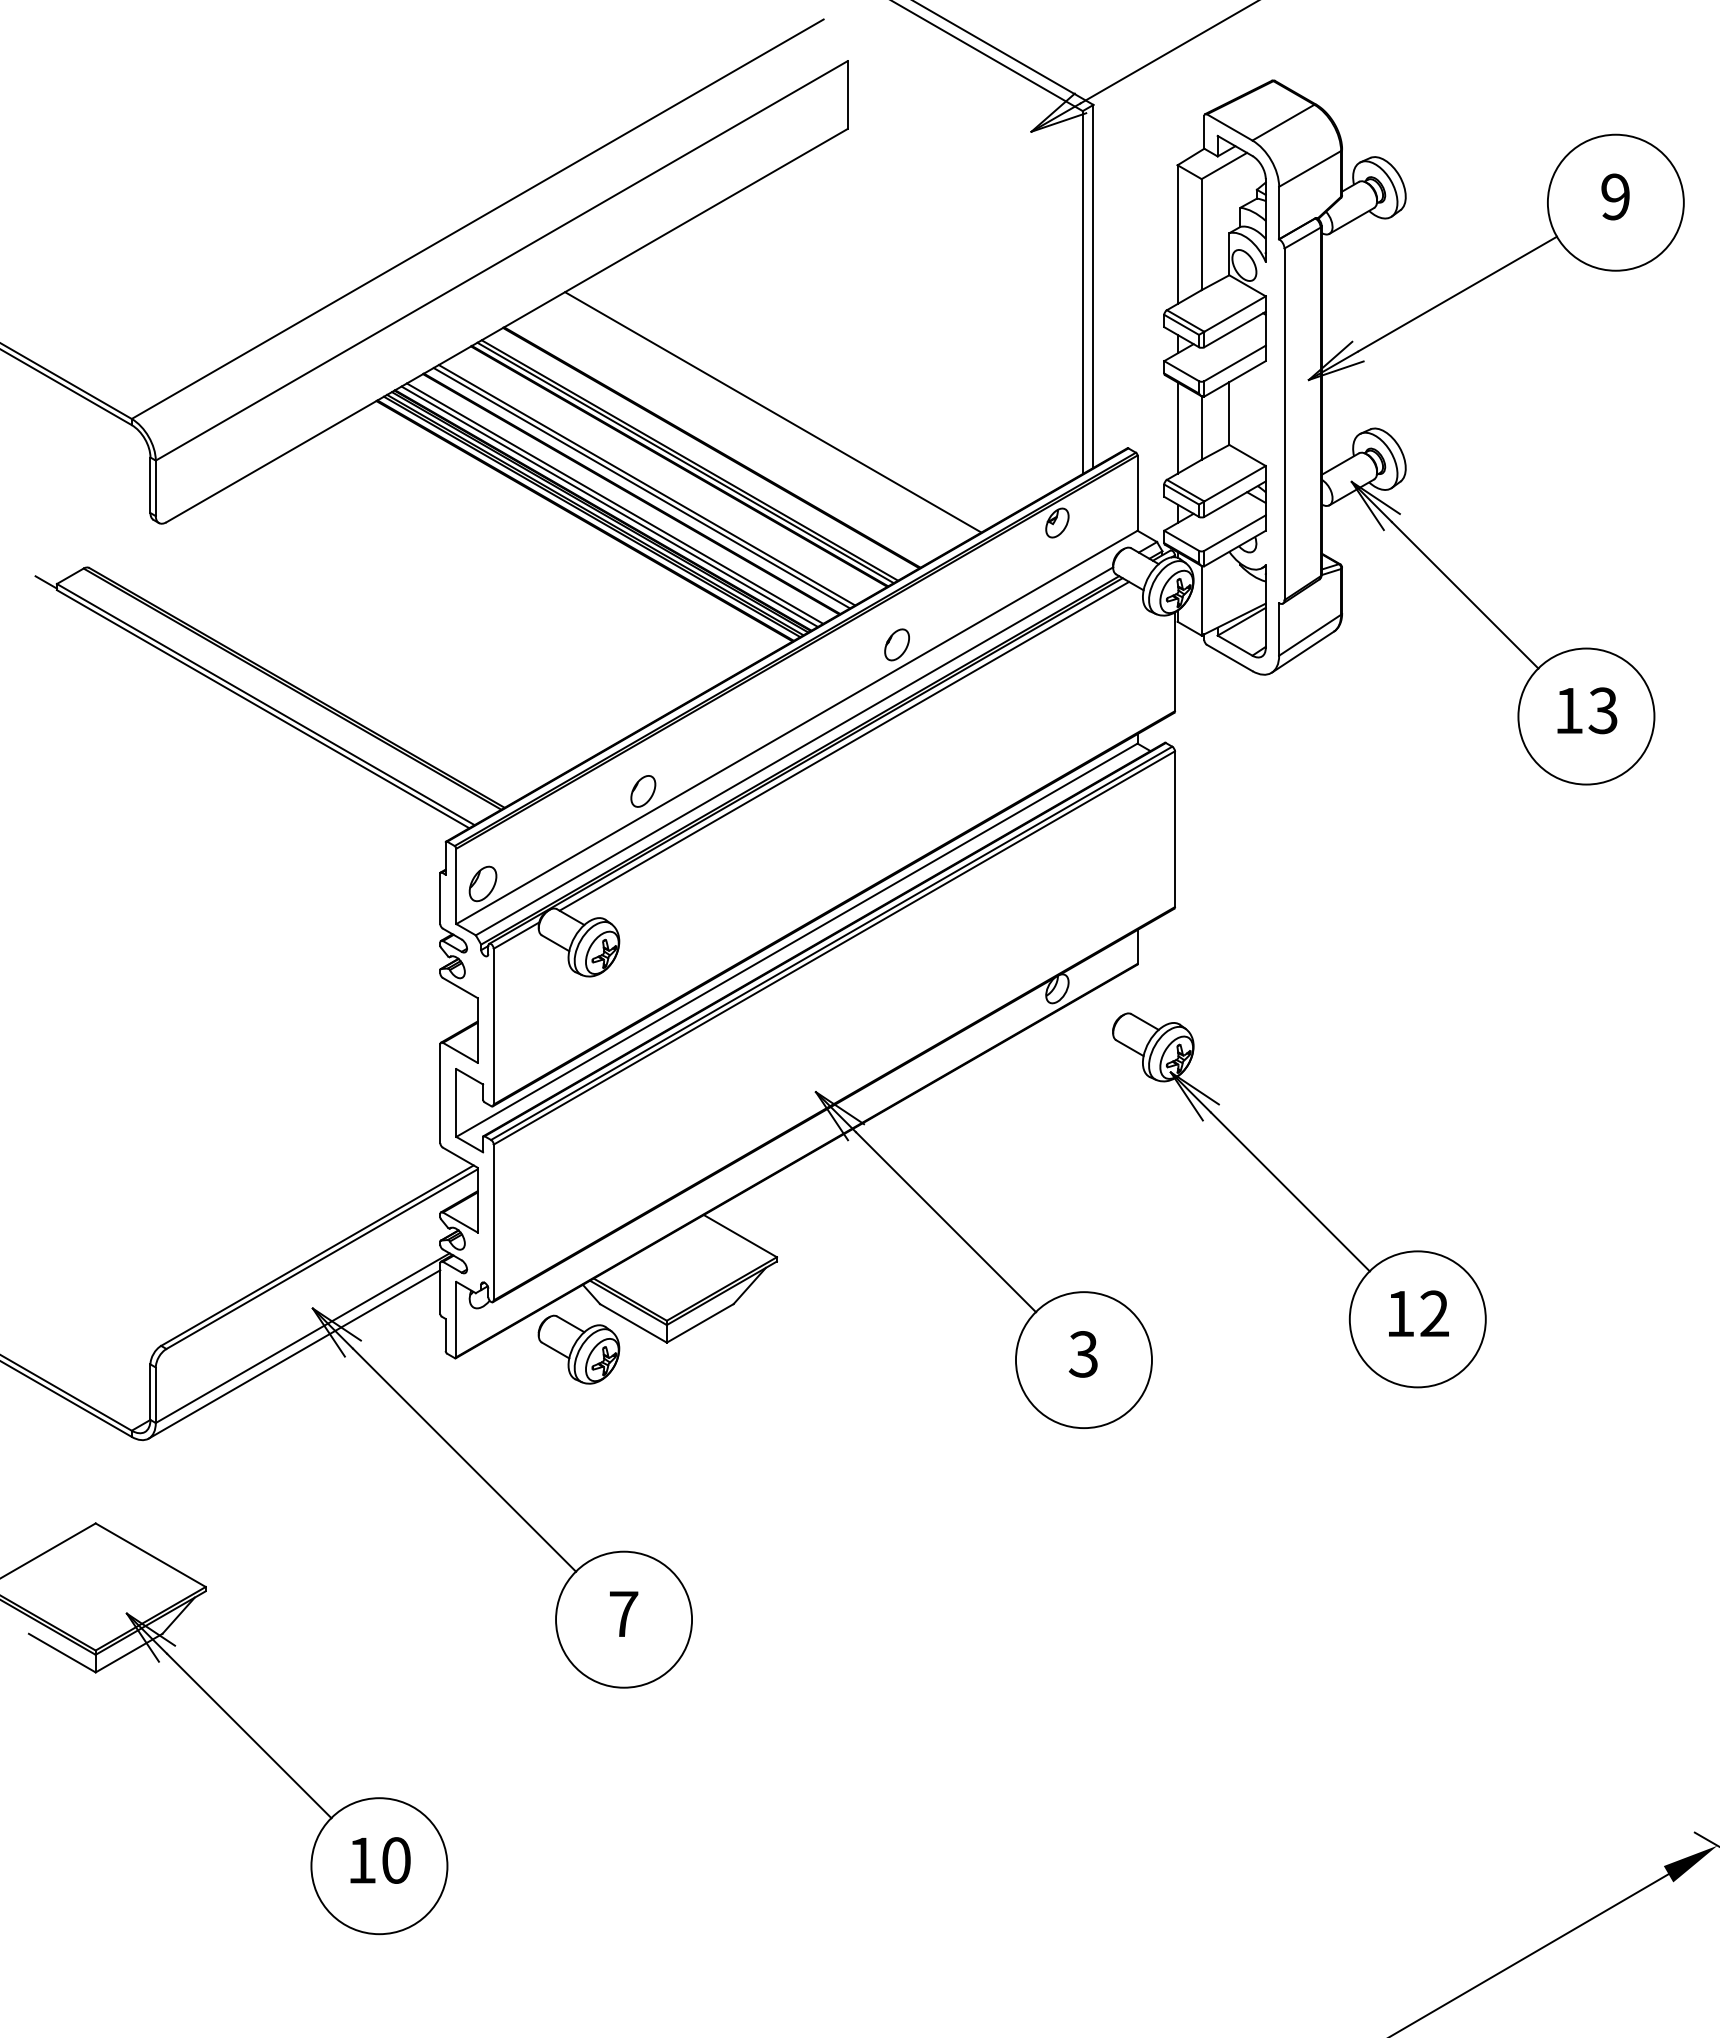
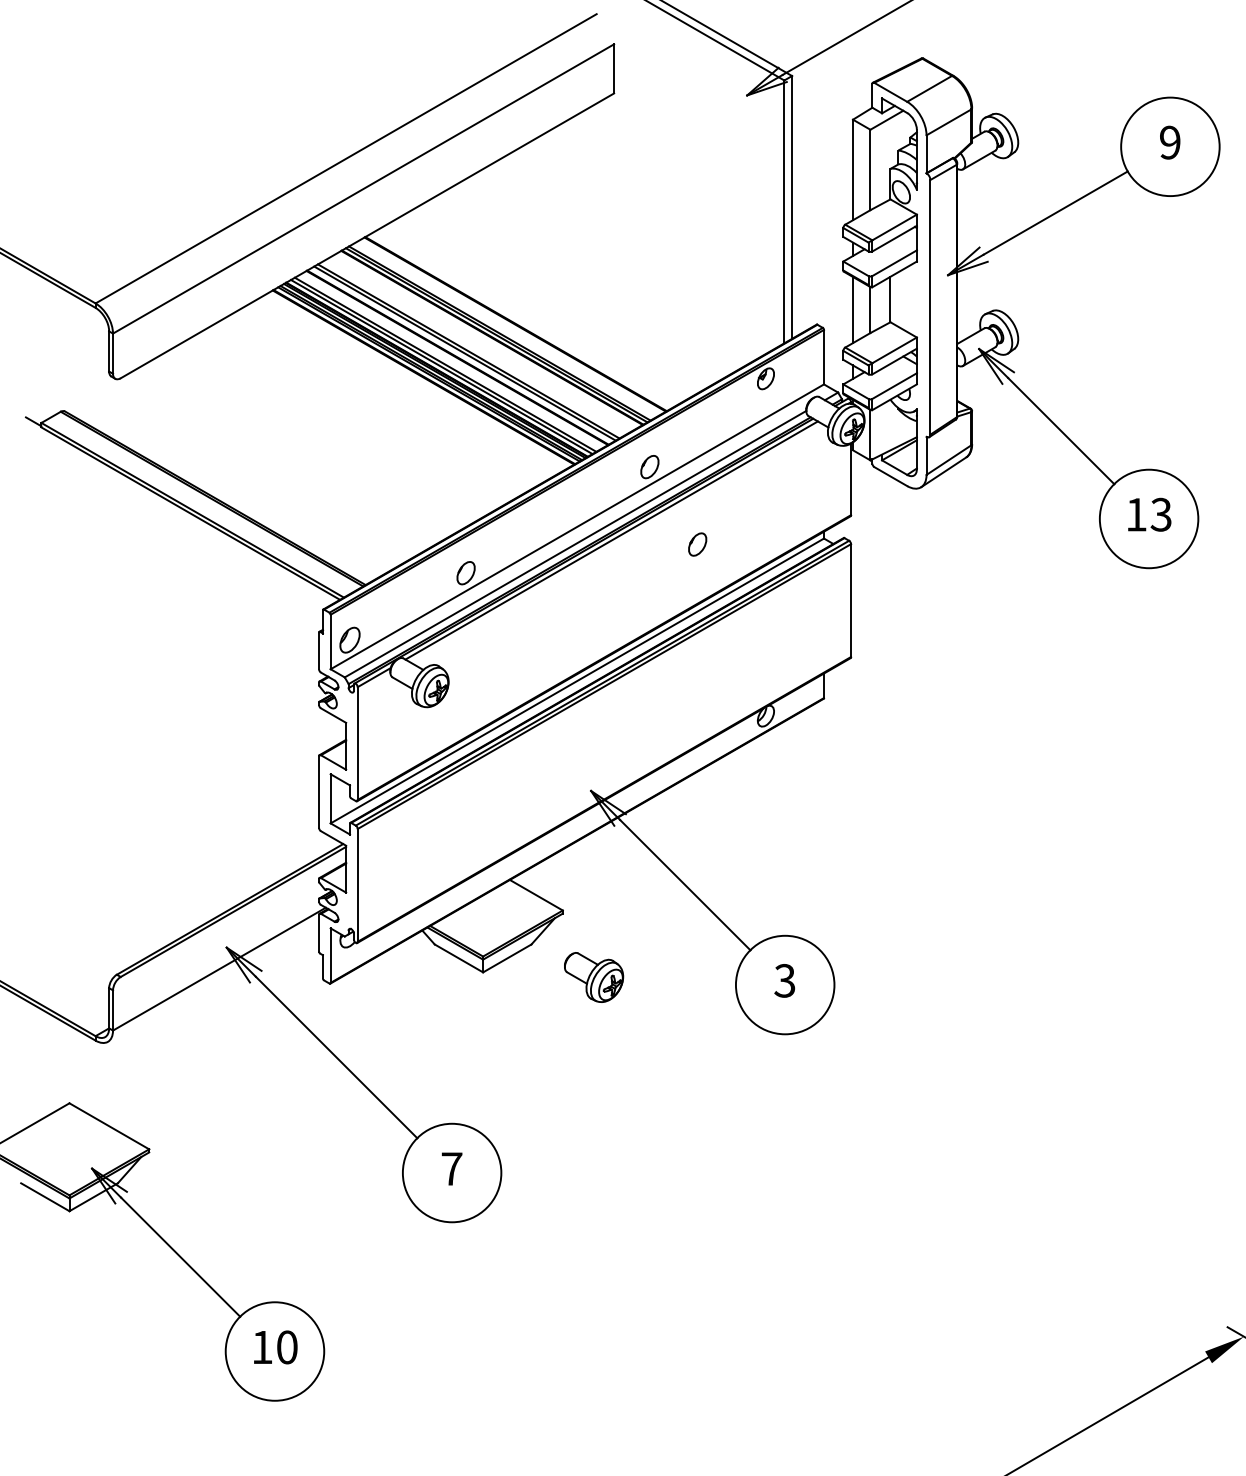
line: (773, 412) -> (560, 298), removed
part: (962, 751) -> (697, 544), added
part: (1299, 1200) -> (941, 869), removed
part: (578, 1349) -> (593, 977), moved
line: (294, 1354) -> (213, 980), removed

